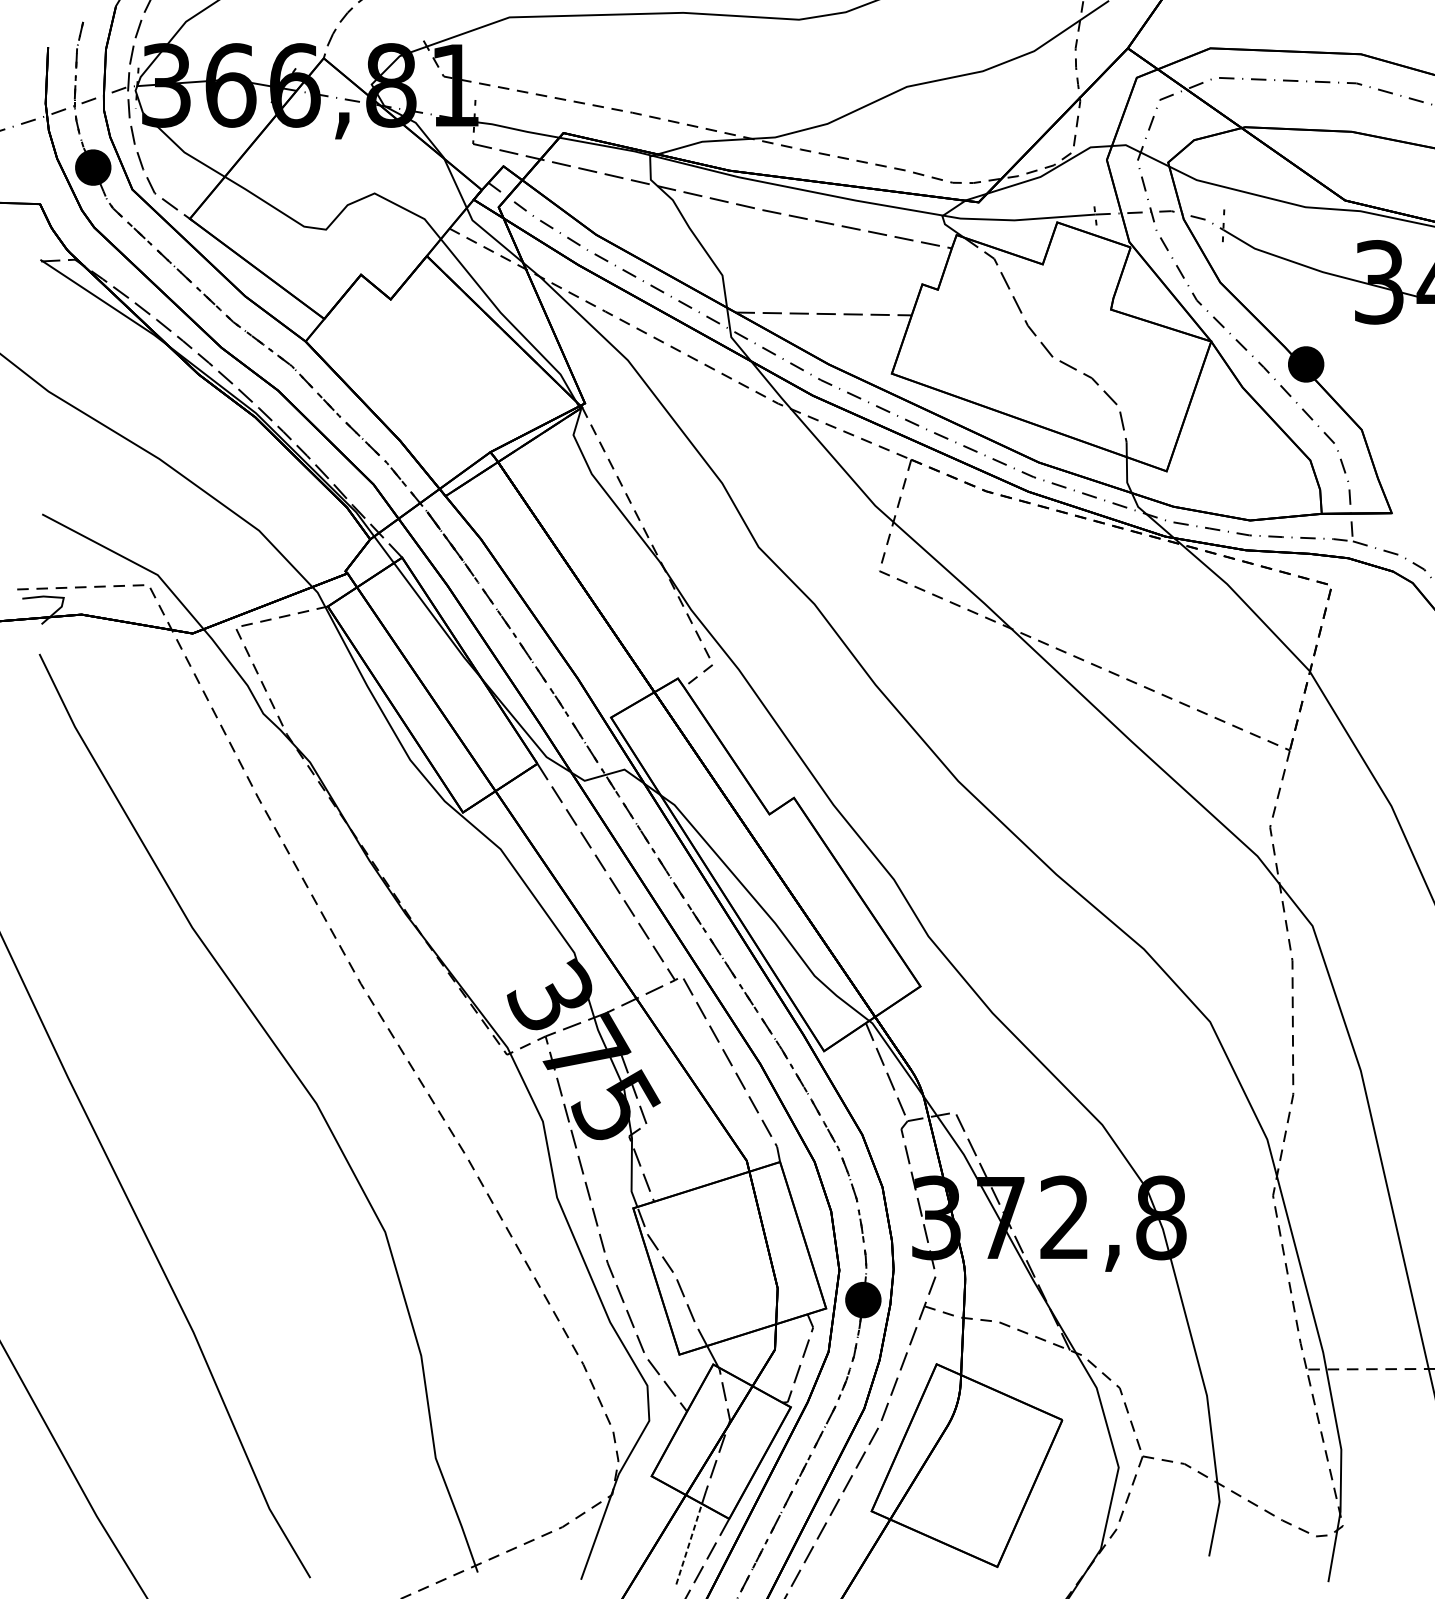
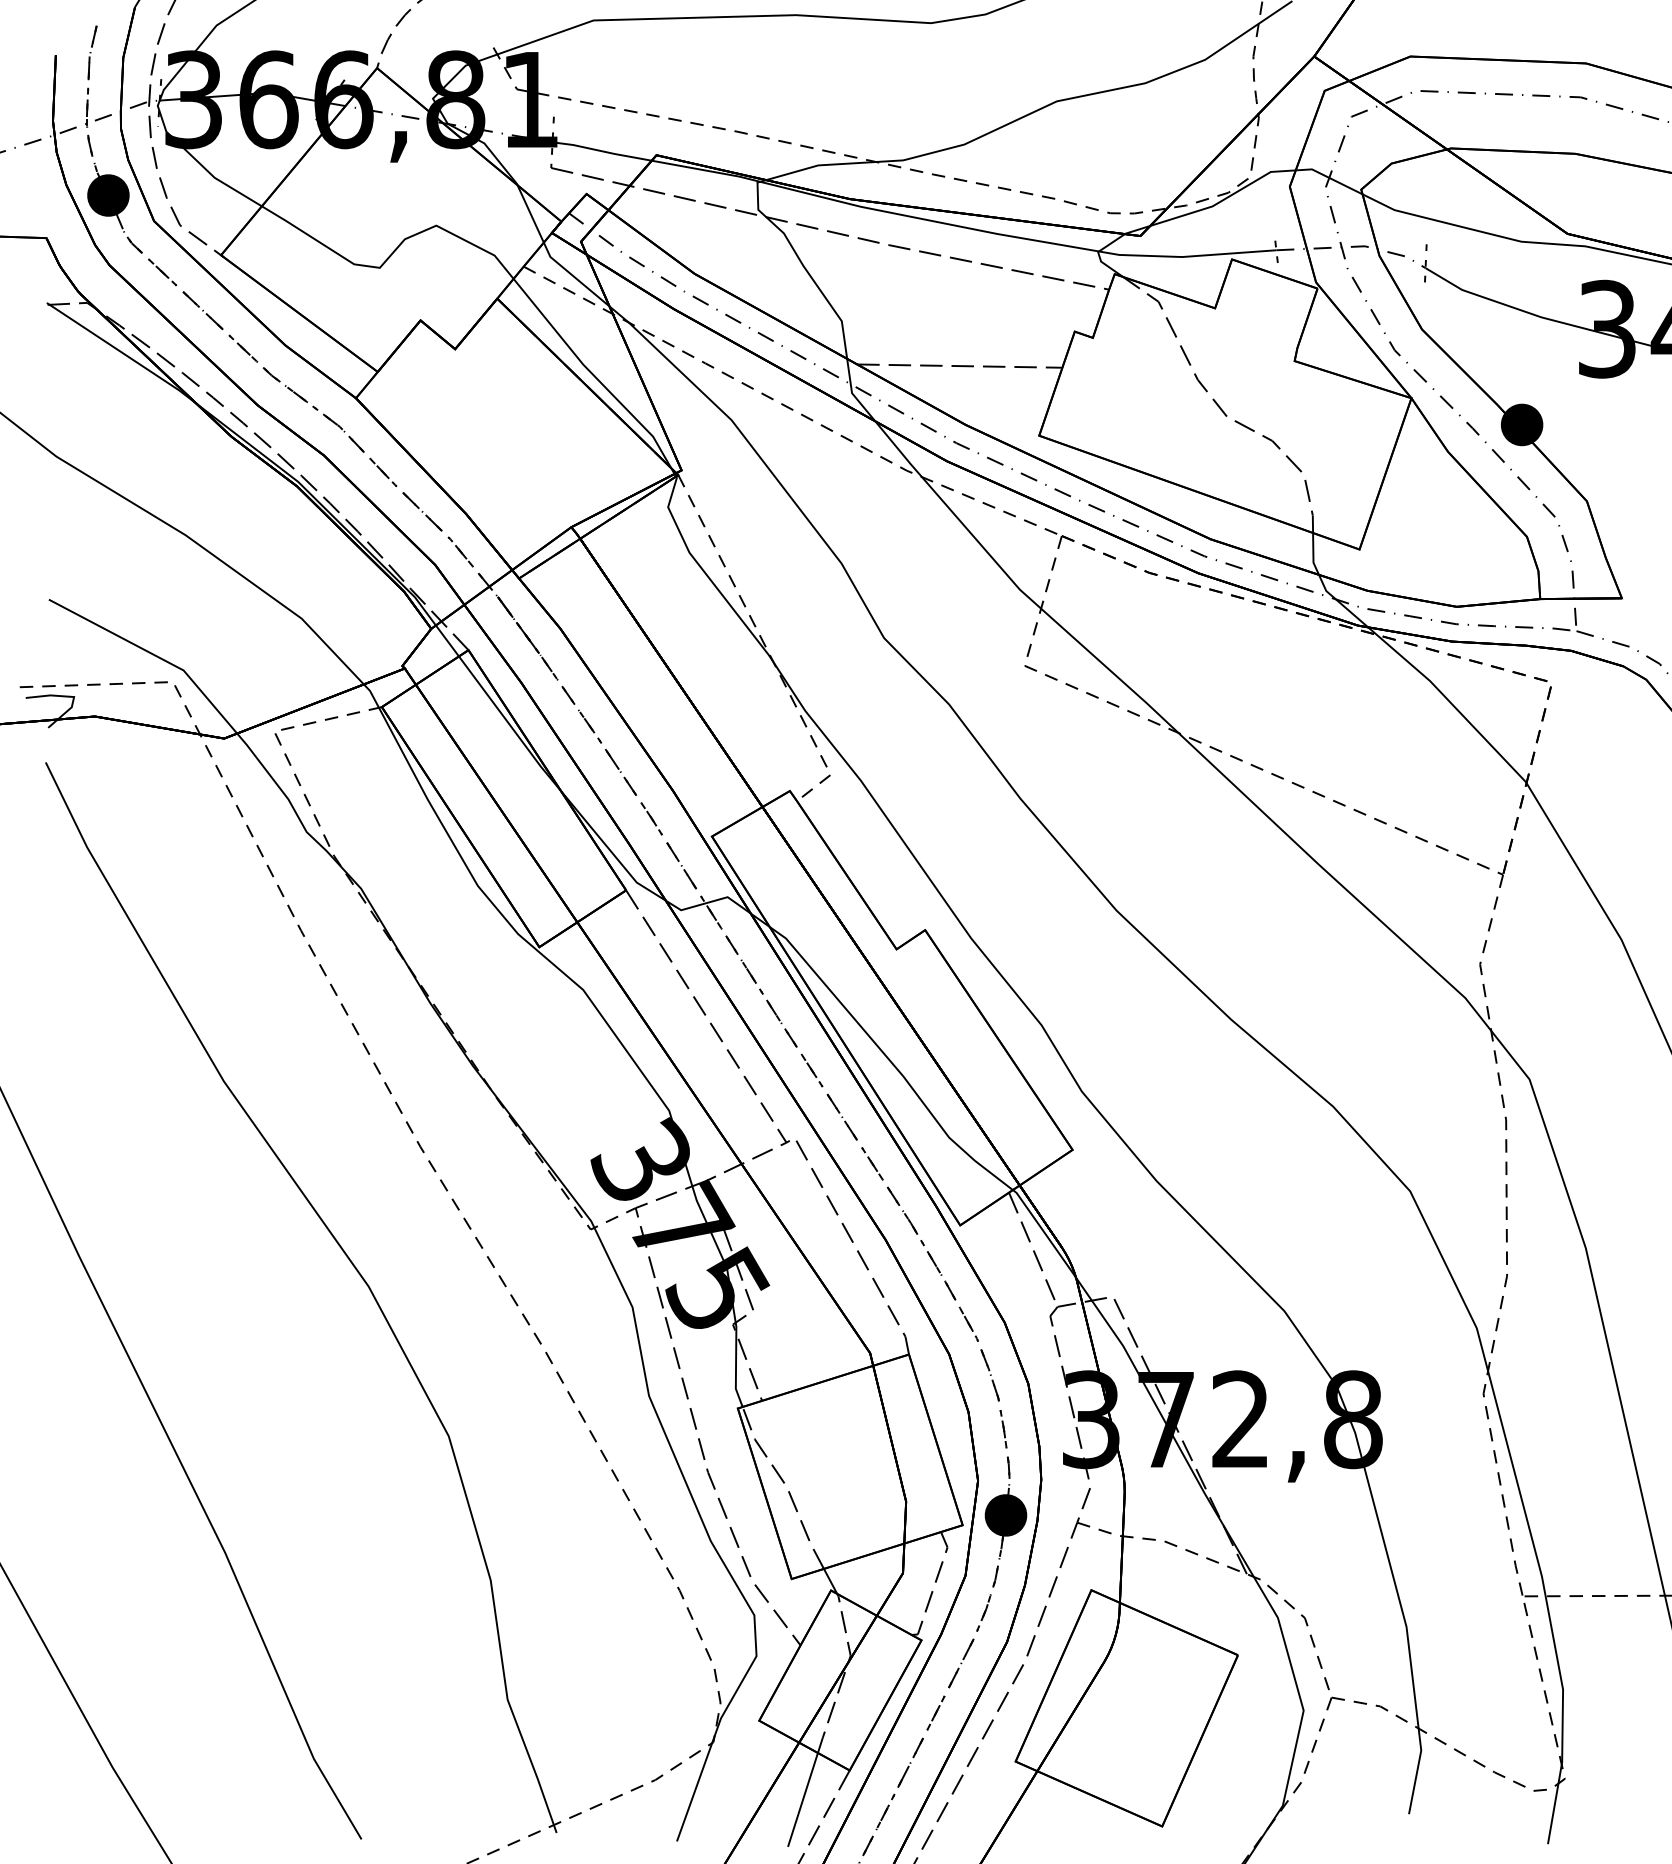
line: (689, 1543) -> (803, 1799), dashed -> solid

